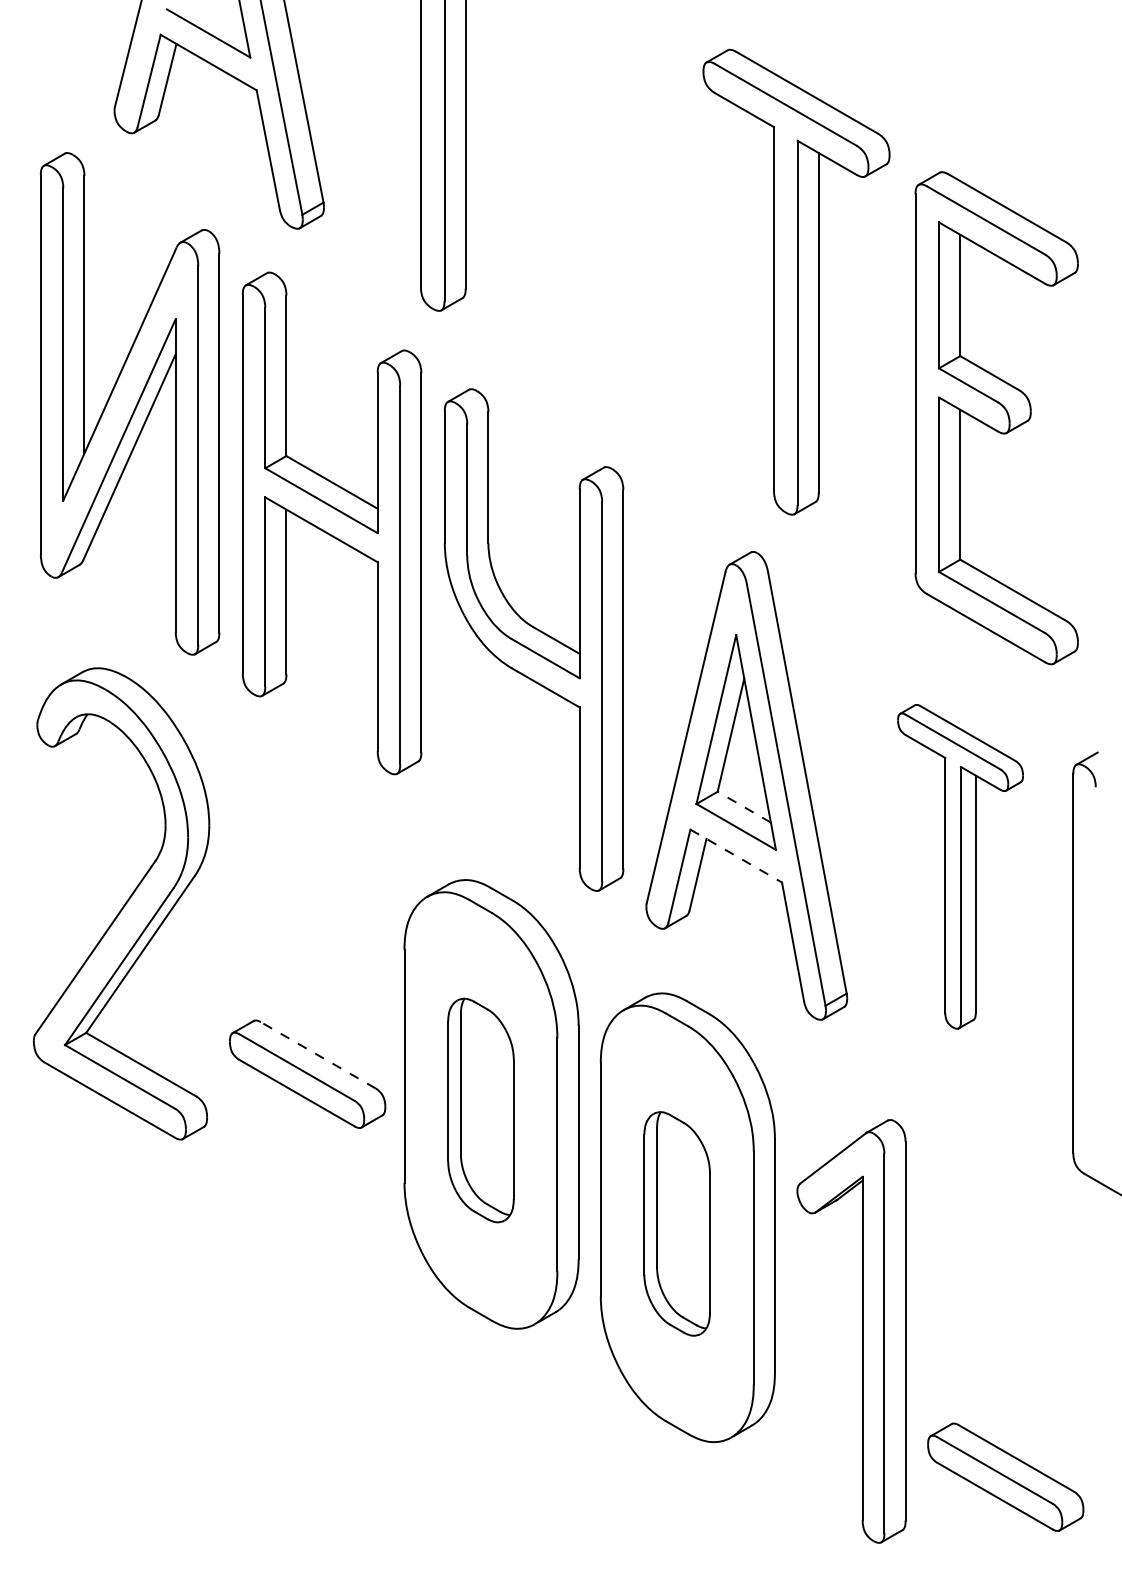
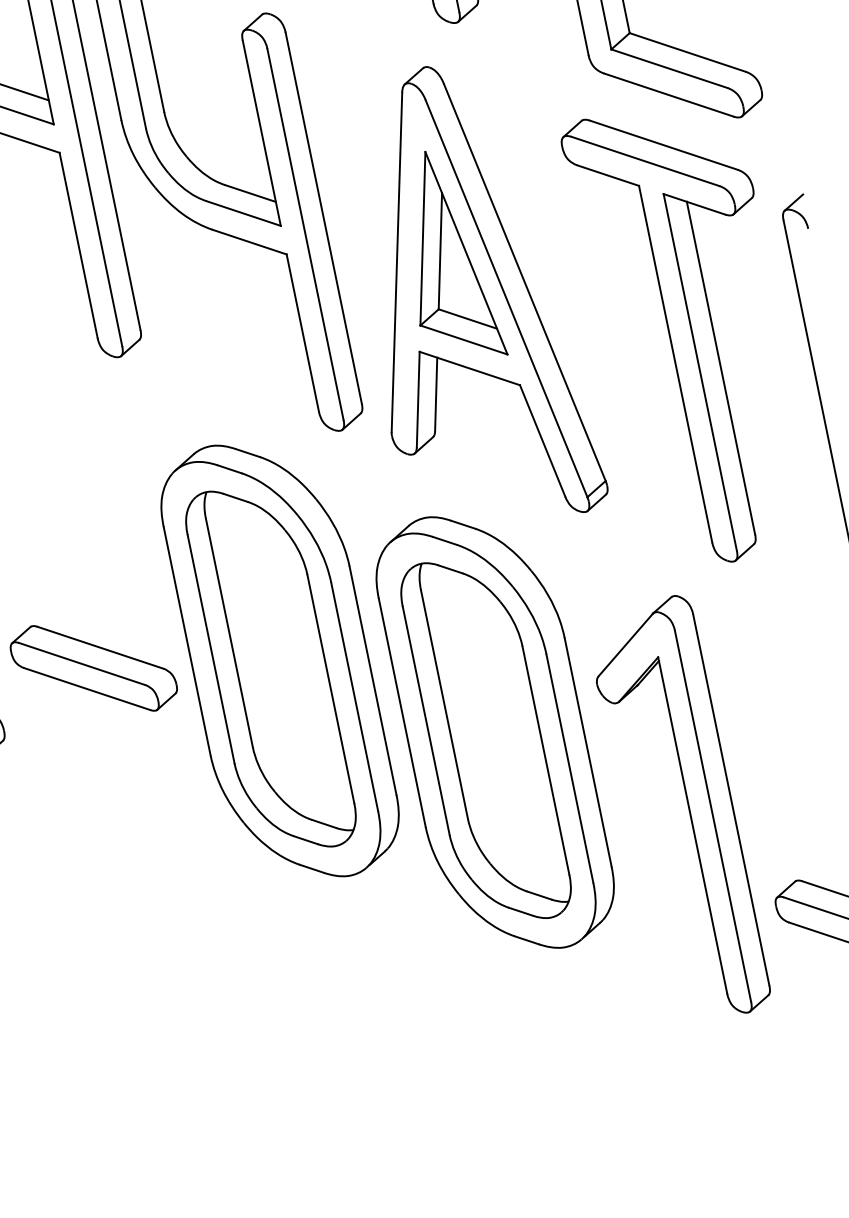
line: (744, 807) -> (468, 319), dashed -> solid
line: (736, 856) -> (470, 368), dashed -> solid
part: (960, 866) -> (691, 333), size x1.43
line: (317, 1055) -> (99, 648), dashed -> solid
part: (480, 1110) -> (270, 669), size x1.67
part: (676, 1223) -> (485, 740), size x1.67

